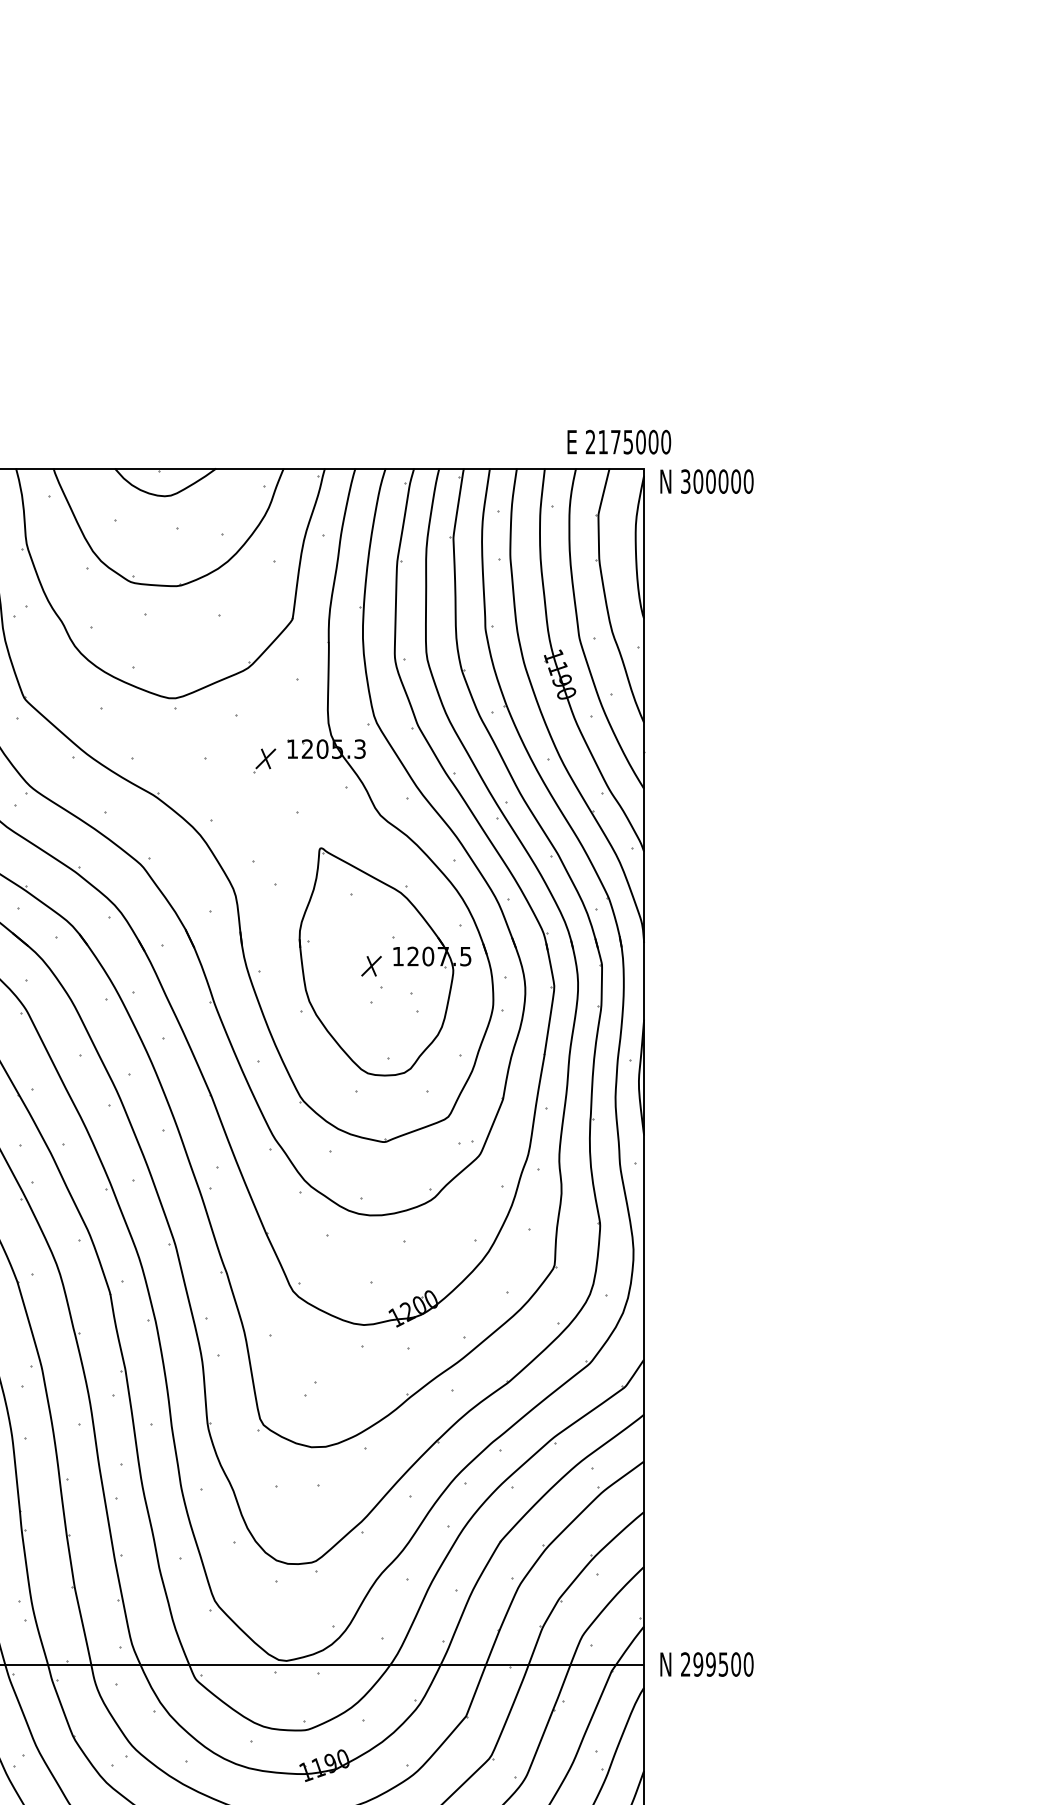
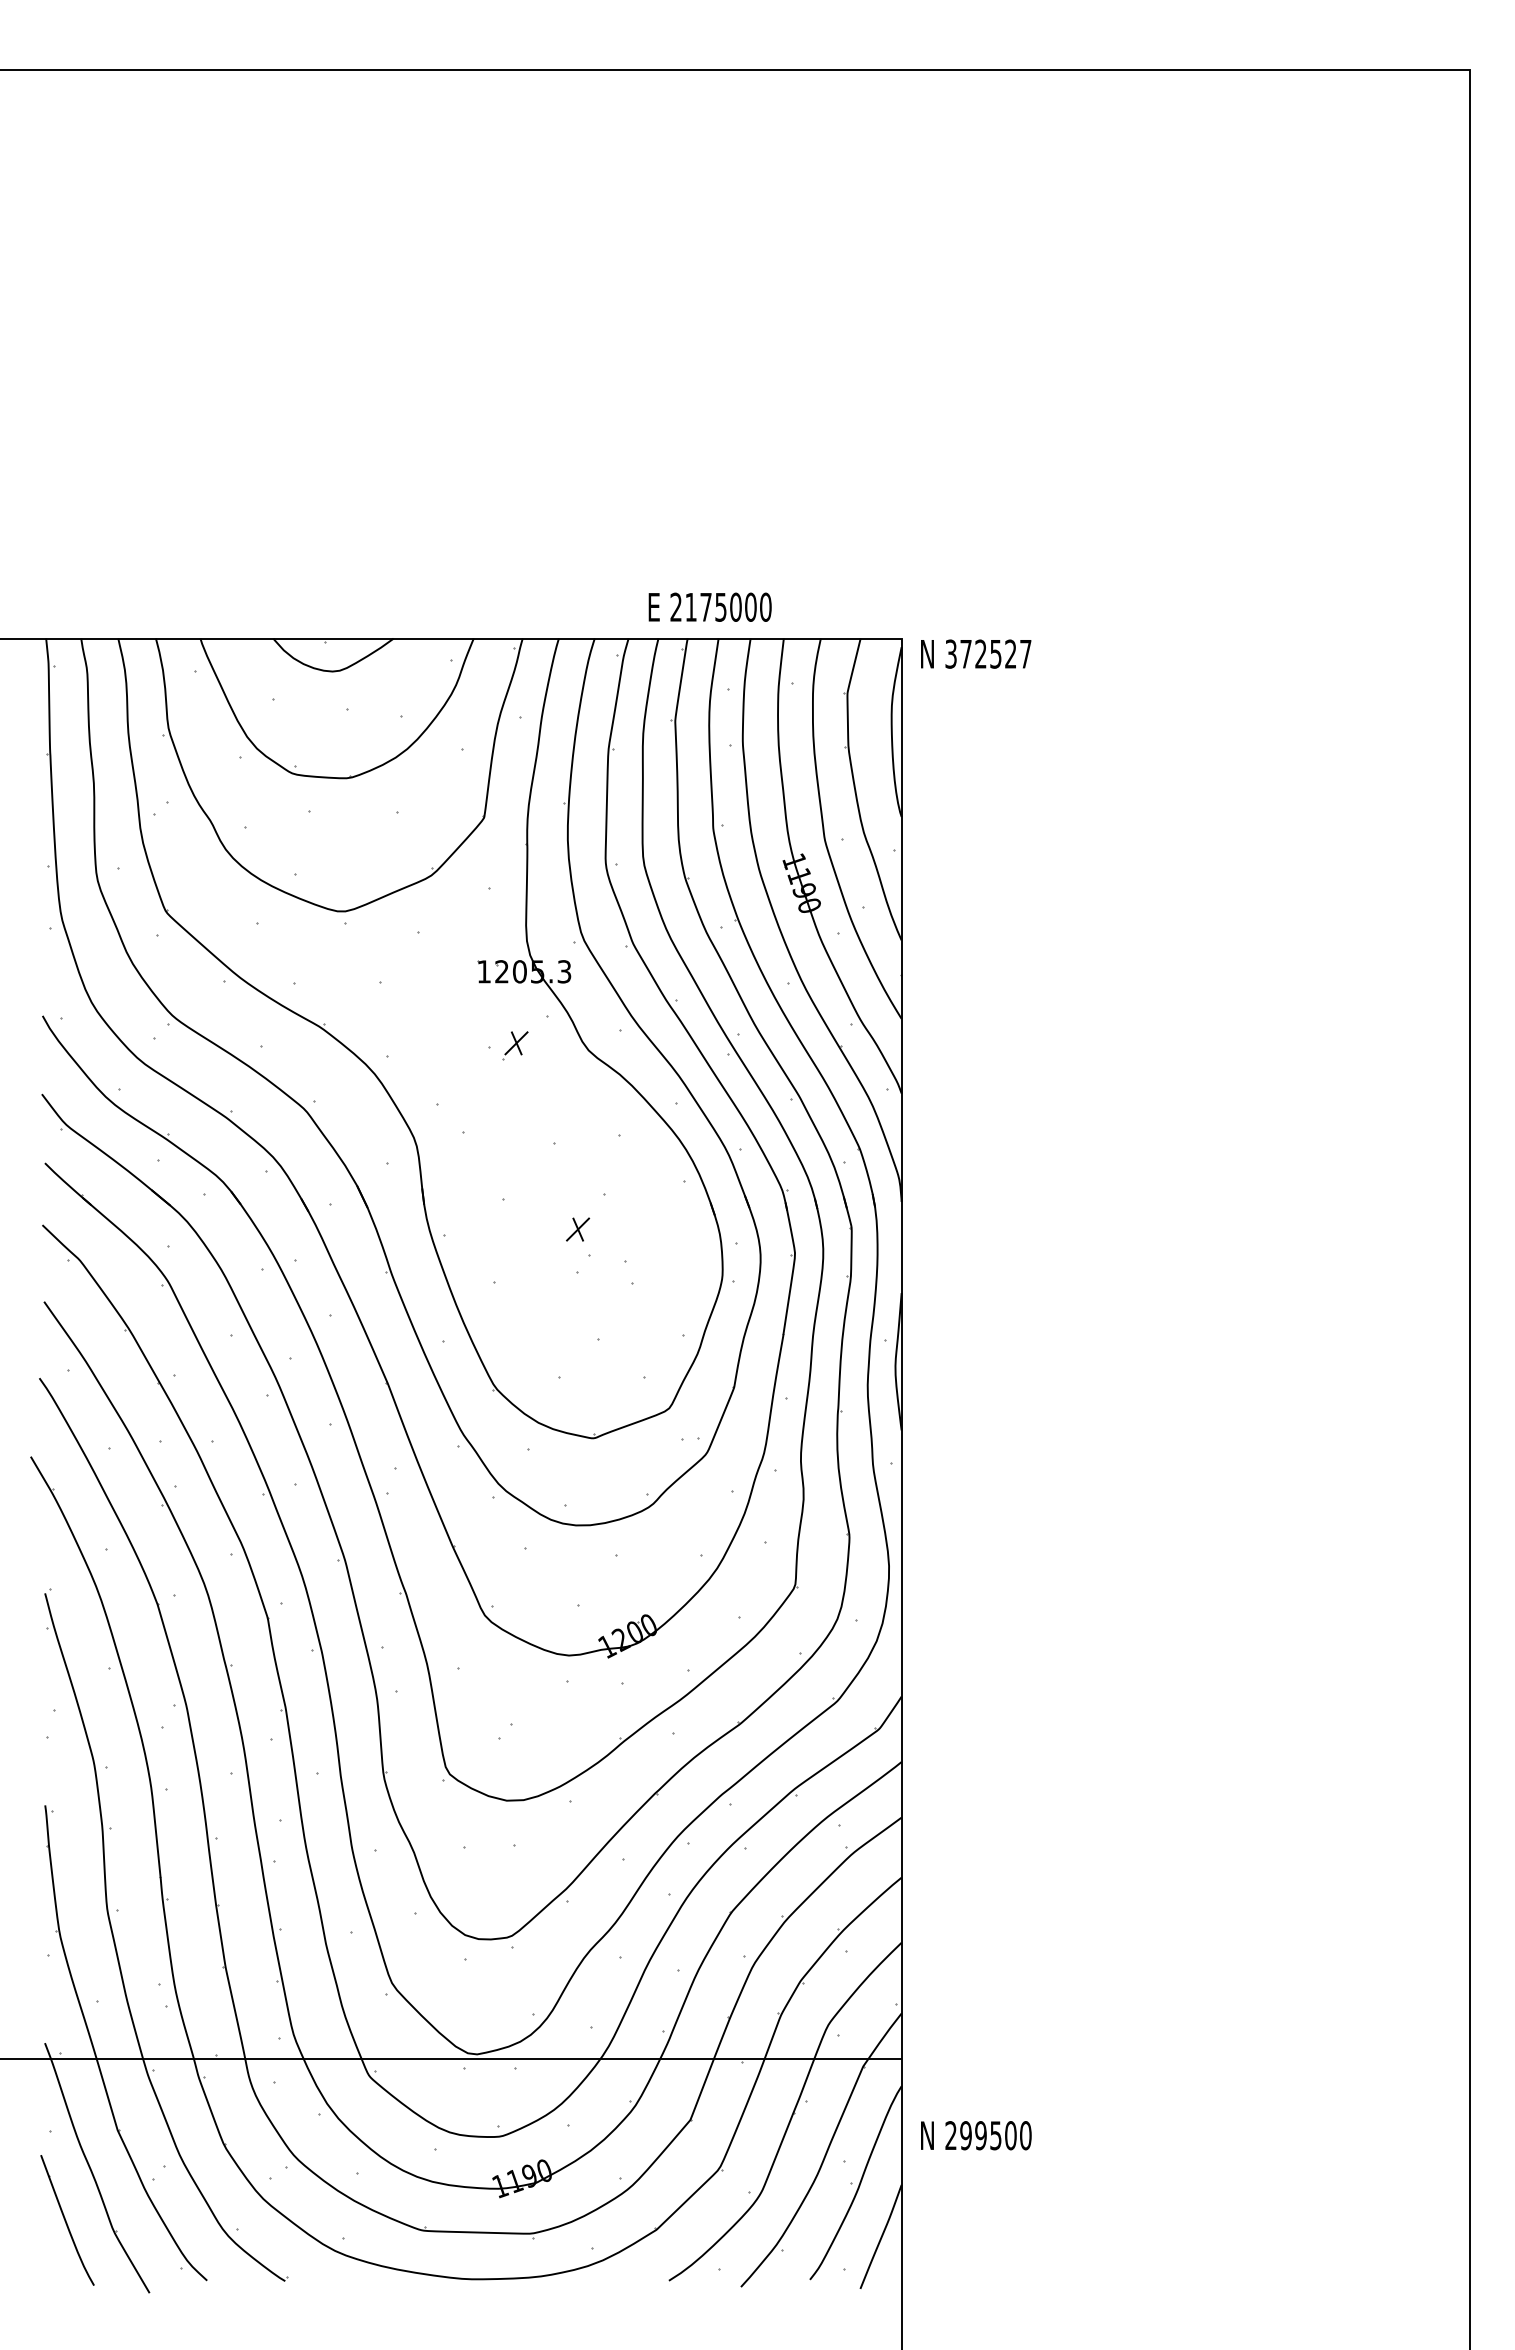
text: (618, 441) -> (709, 606), moved
text: (723, 481) -> (995, 653), 300000 -> 372527
part: (264, 760) -> (515, 1045), moved
part: (384, 961) -> (593, 1224), removed
text: (707, 1664) -> (976, 2135), moved

